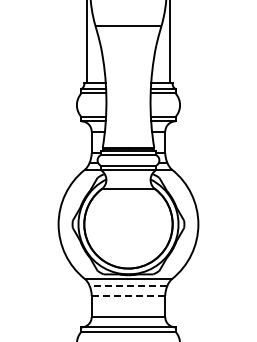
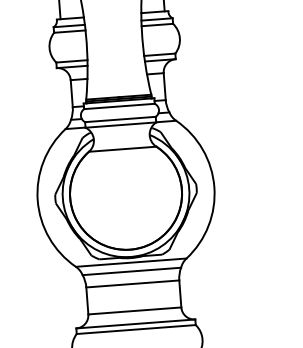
line: (128, 285) -> (131, 271), dashed -> solid
line: (128, 295) -> (132, 283), dashed -> solid

